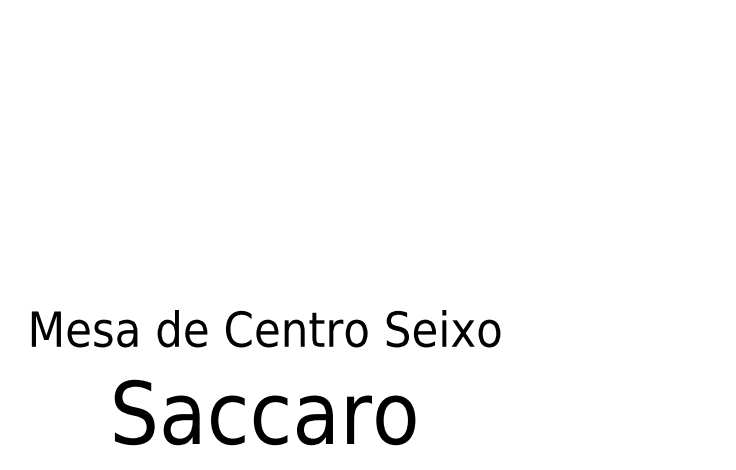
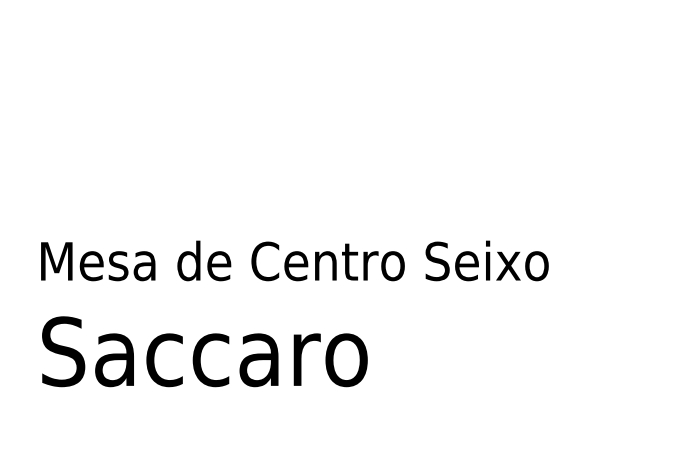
text: (264, 412) -> (204, 351), moved

